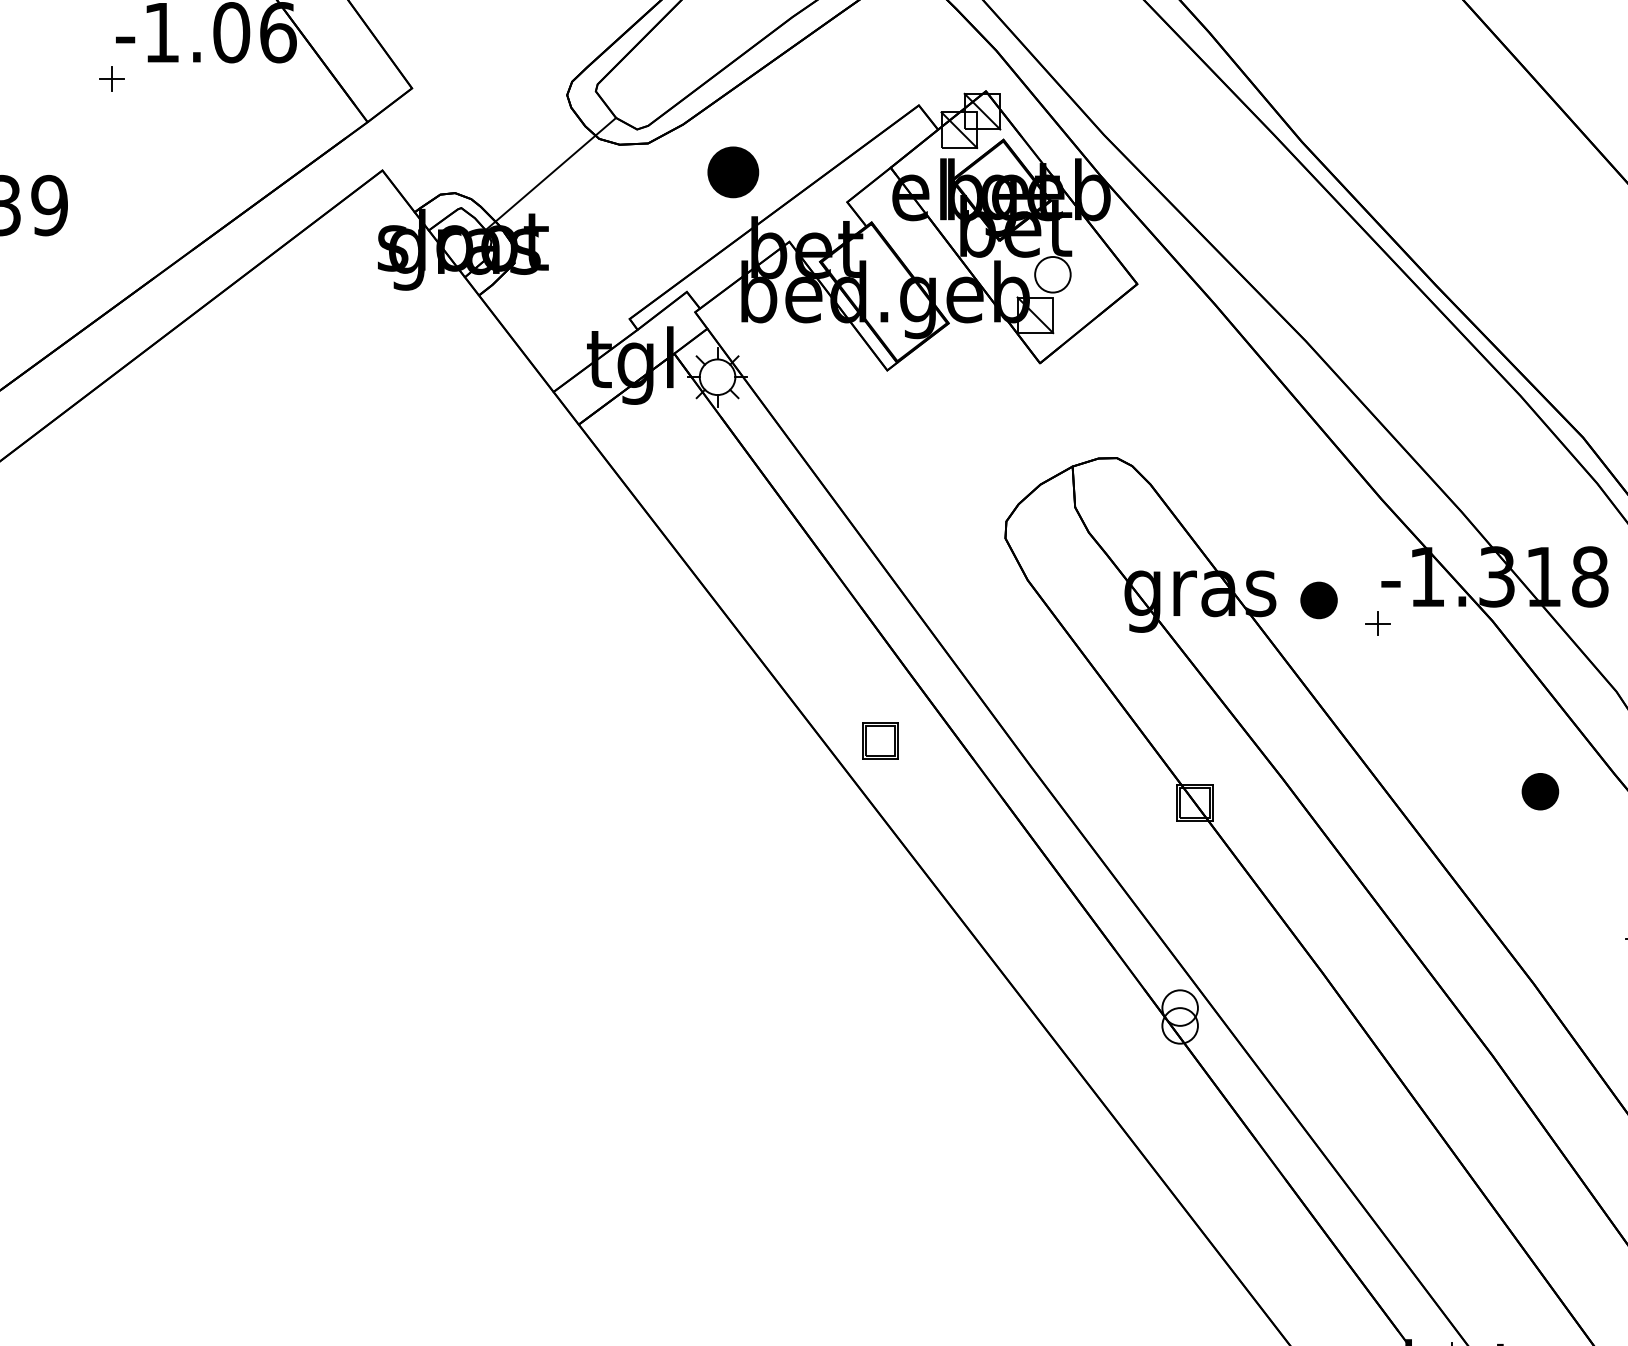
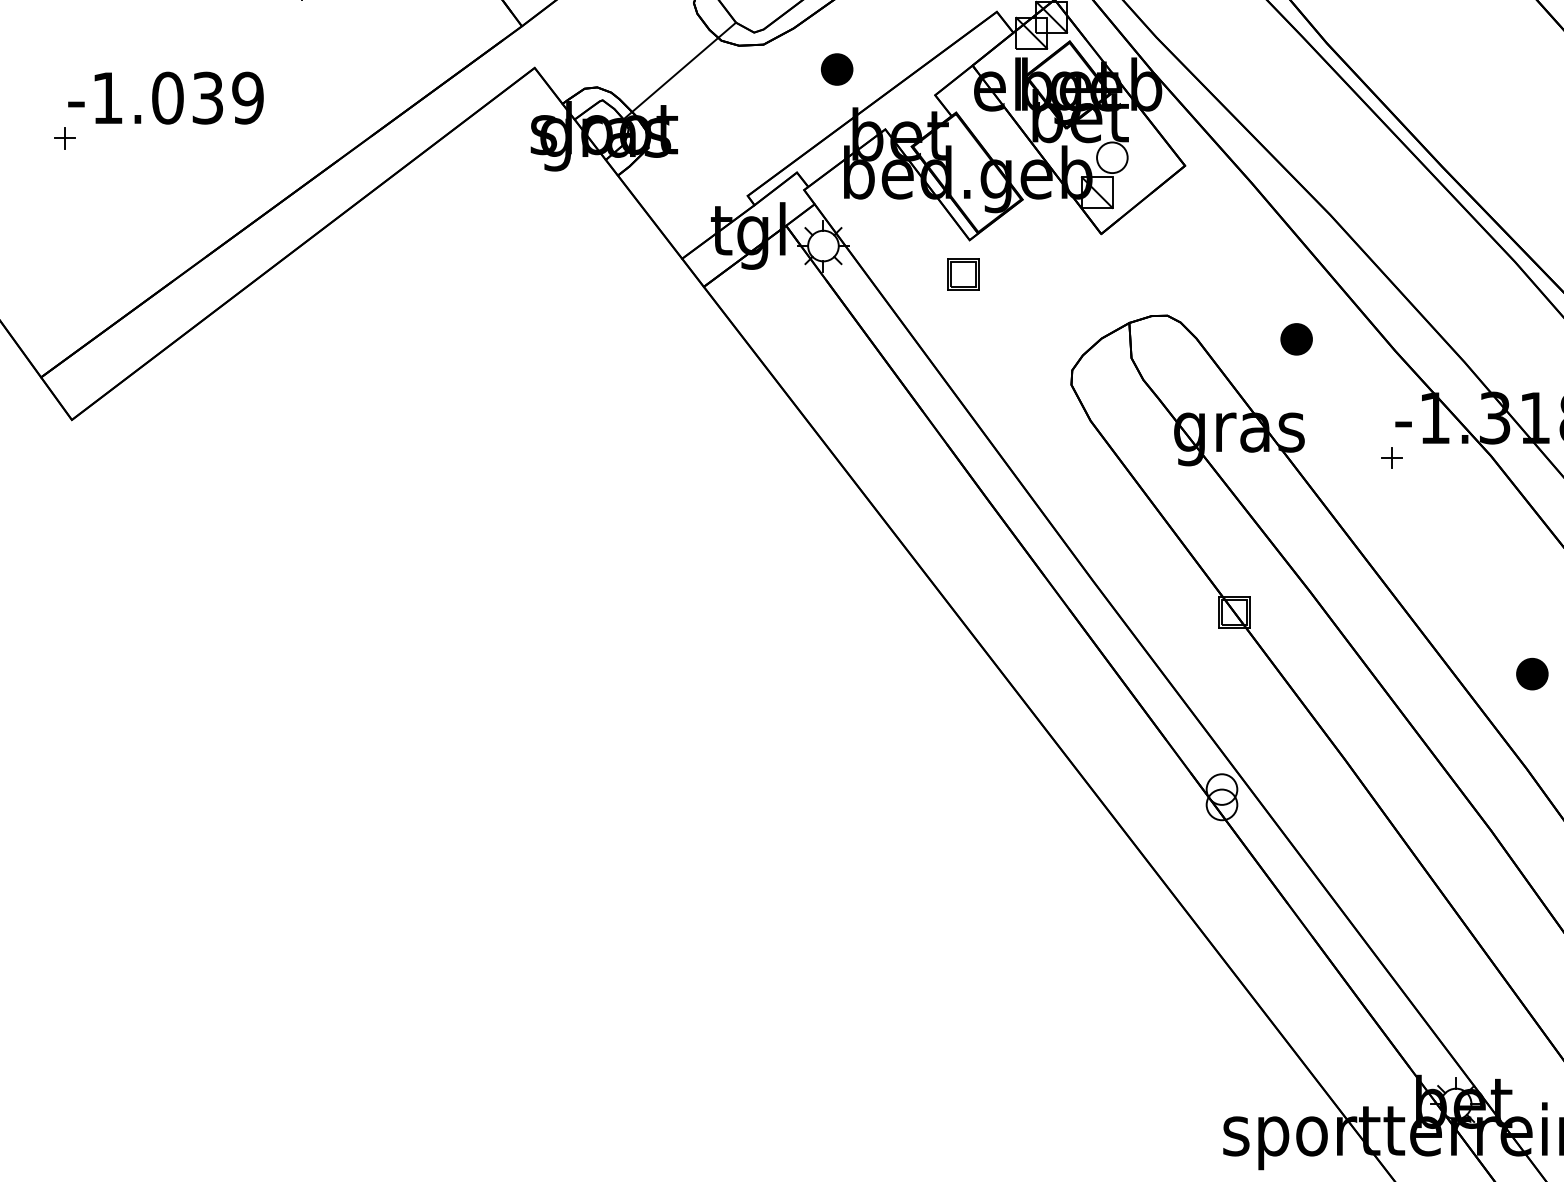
part: (733, 172) -> (837, 69), size x0.71
part: (1318, 600) -> (1296, 339), moved
part: (880, 741) -> (963, 274), moved
part: (1540, 790) -> (1532, 673), moved

